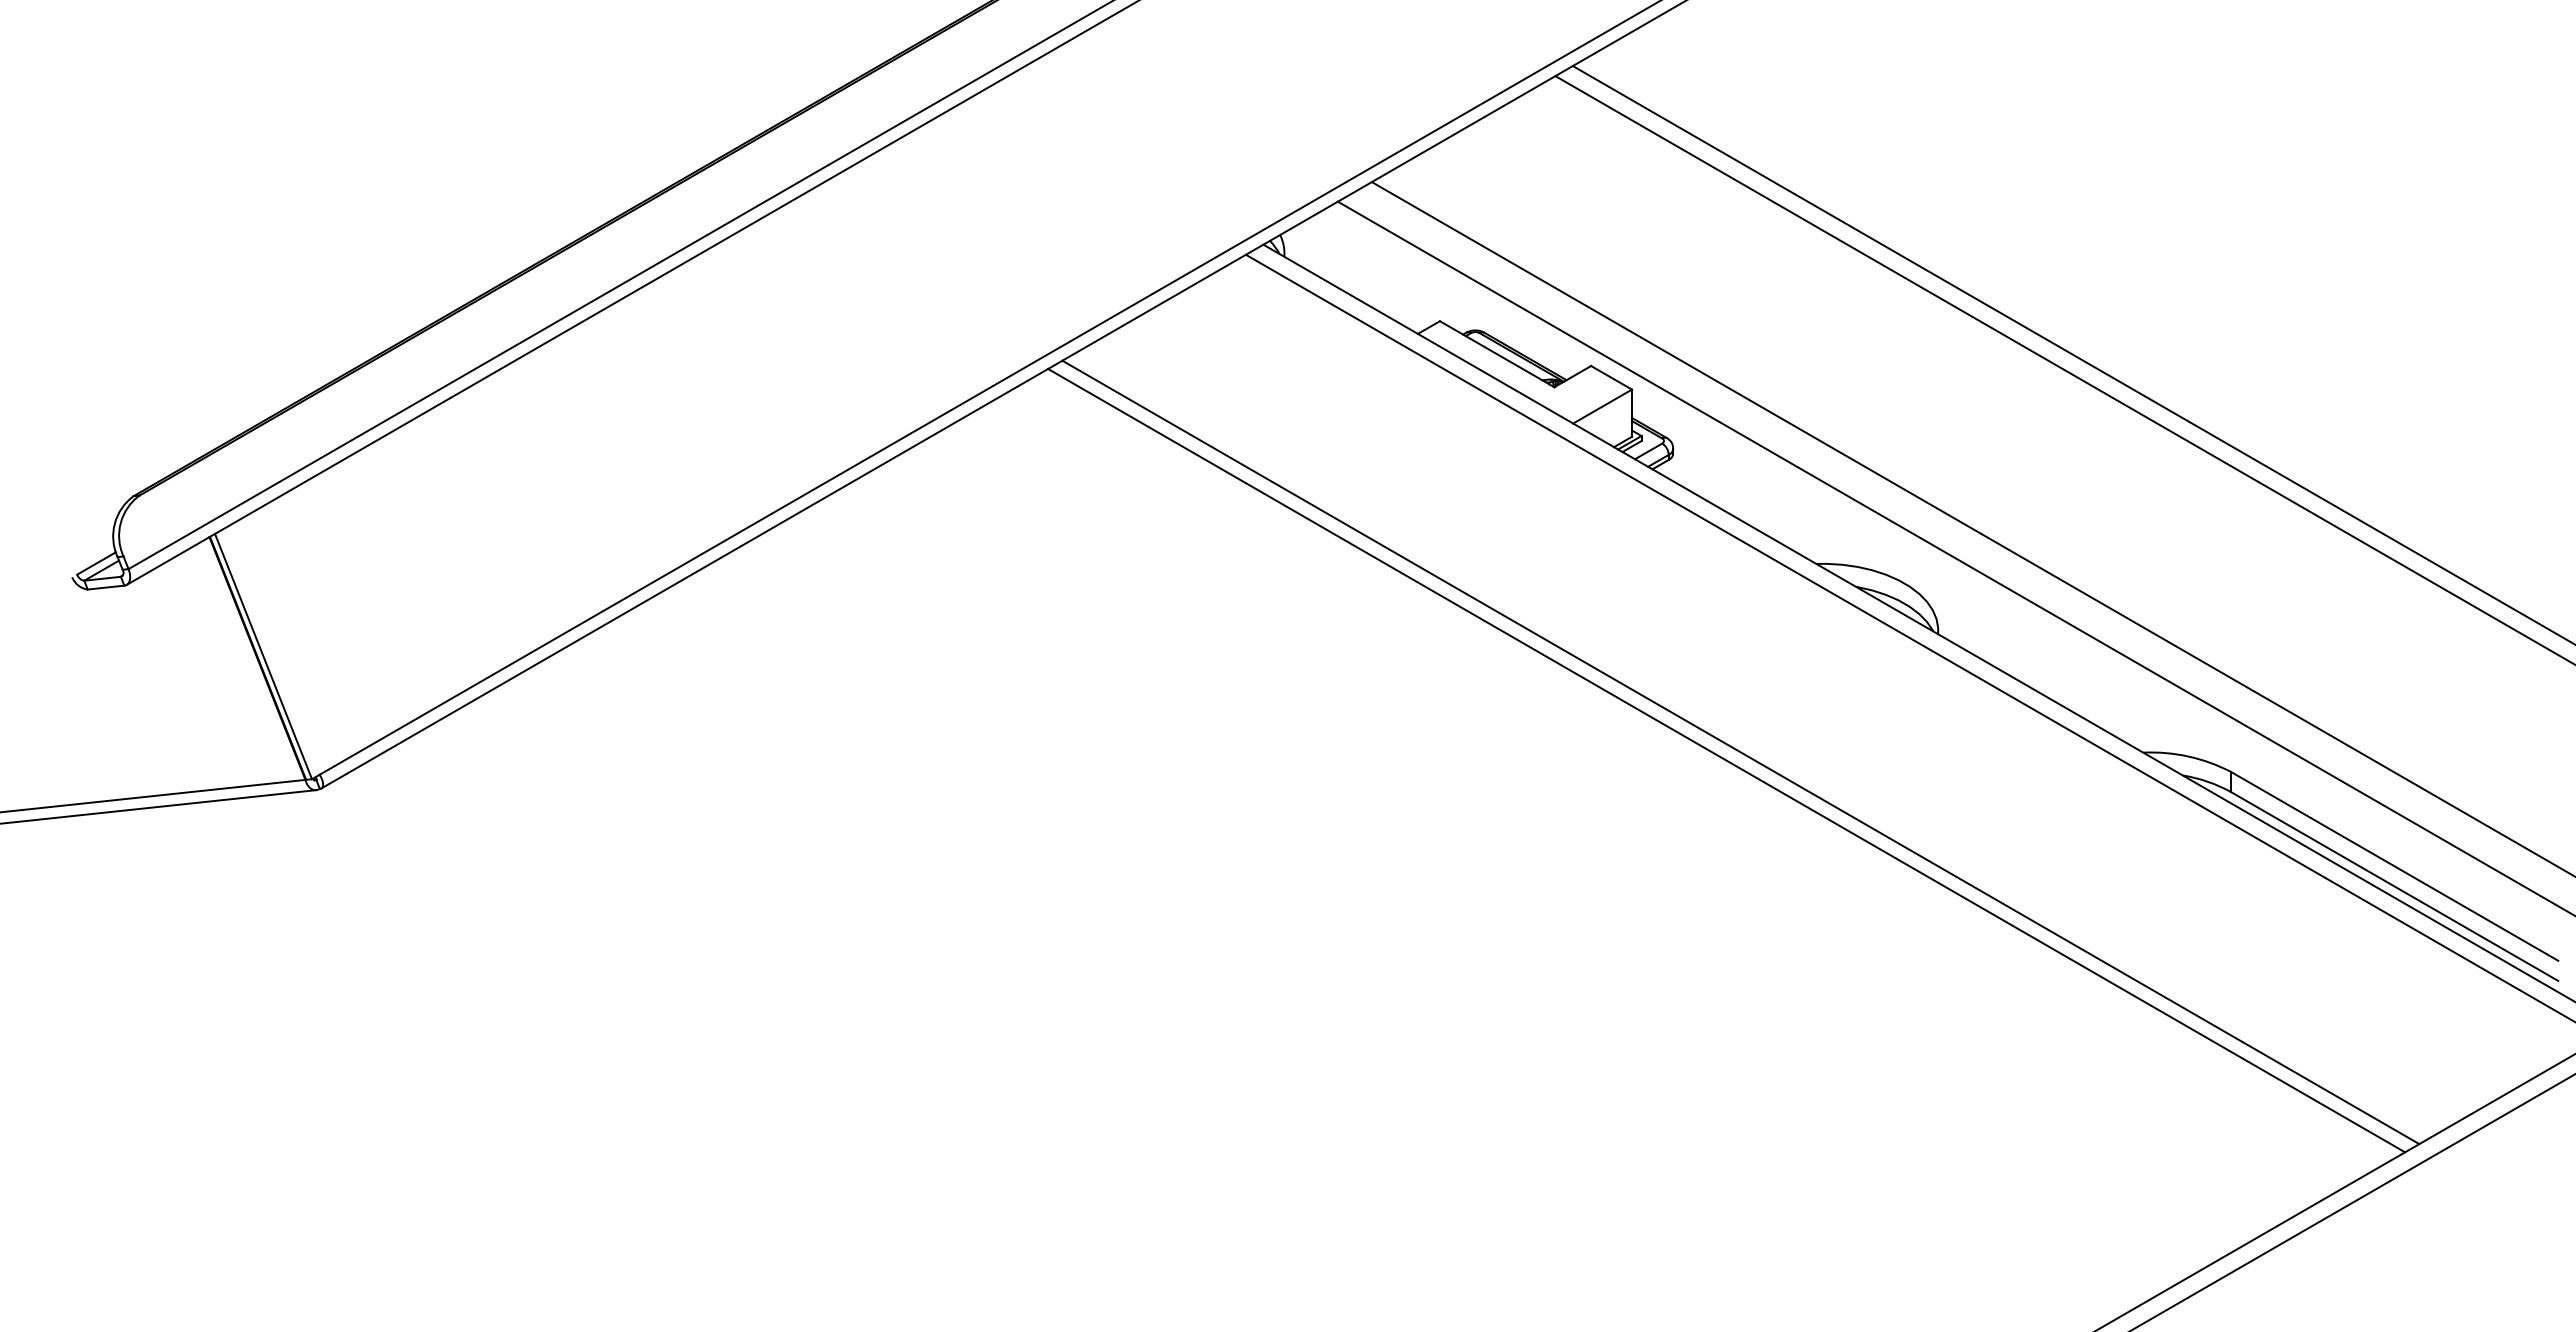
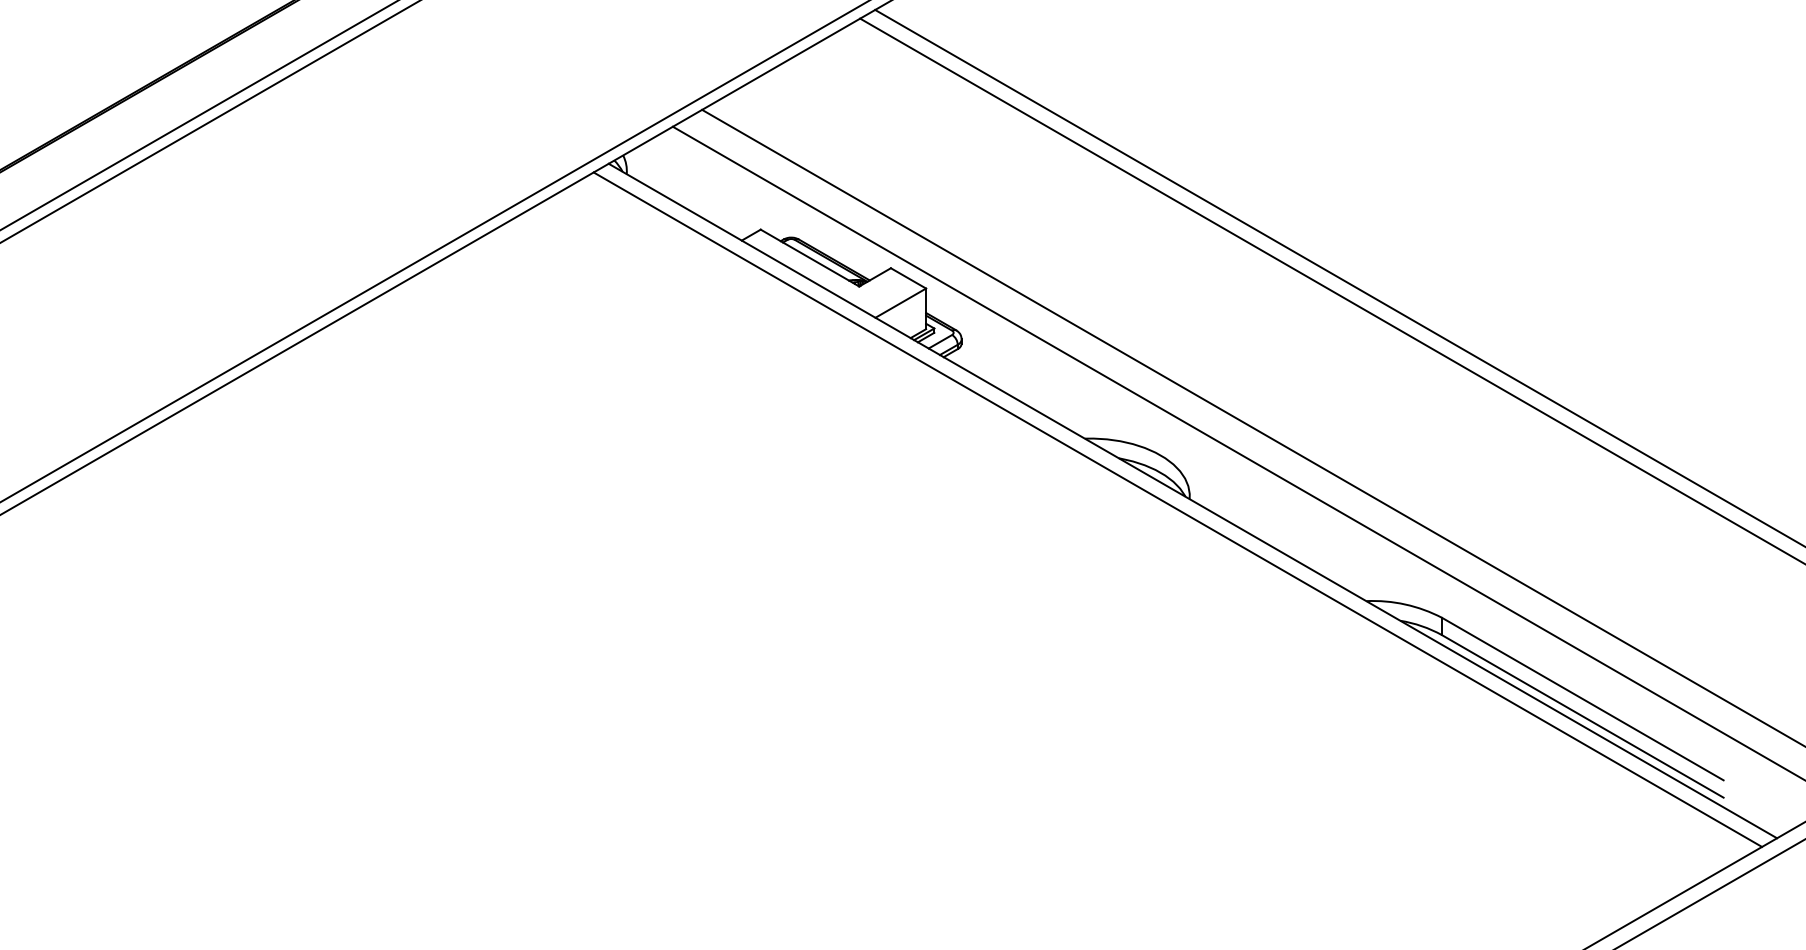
line: (1740, 752) -> (1019, 601), removed
line: (1726, 760) -> (1007, 607), removed

